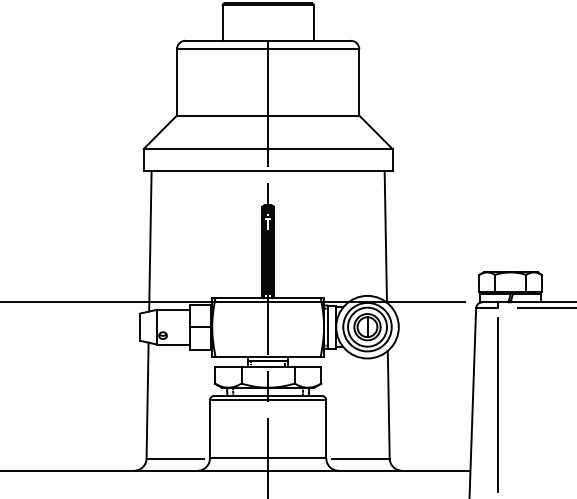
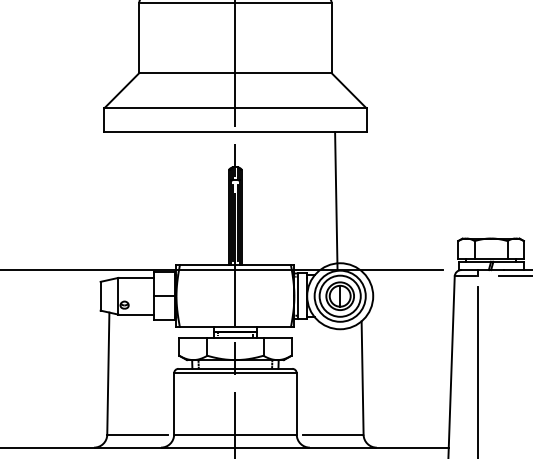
line: (385, 236) -> (335, 200), moved
line: (150, 241) -> (111, 205), removed

